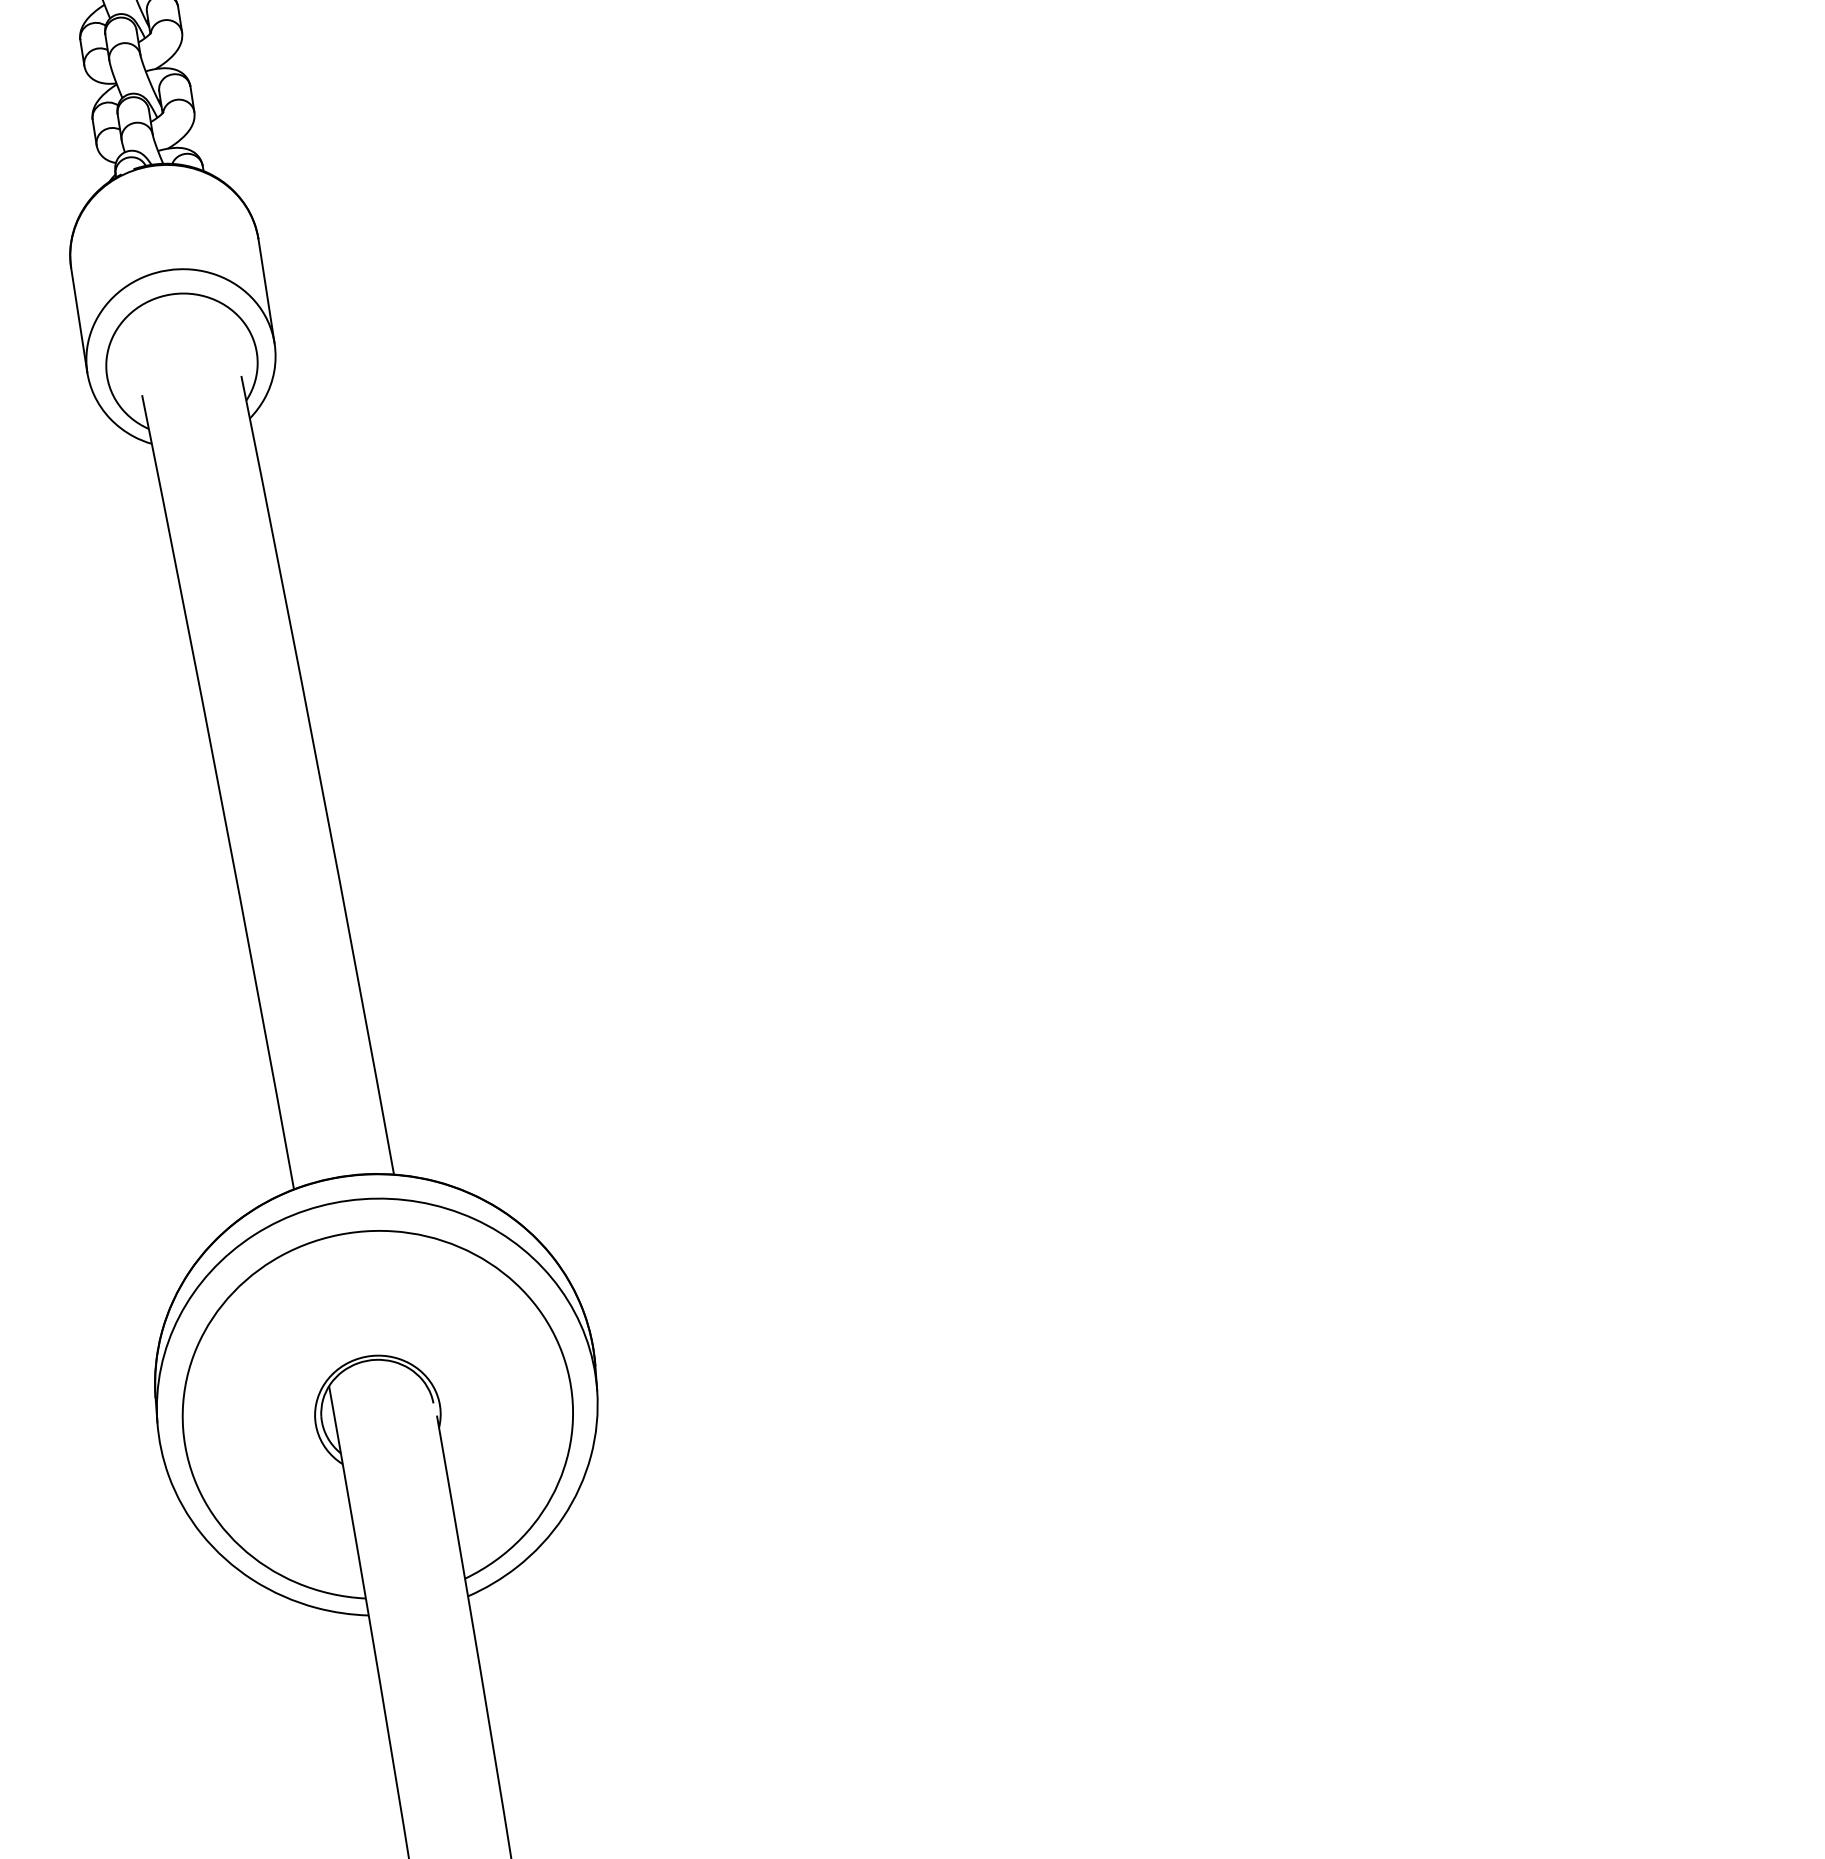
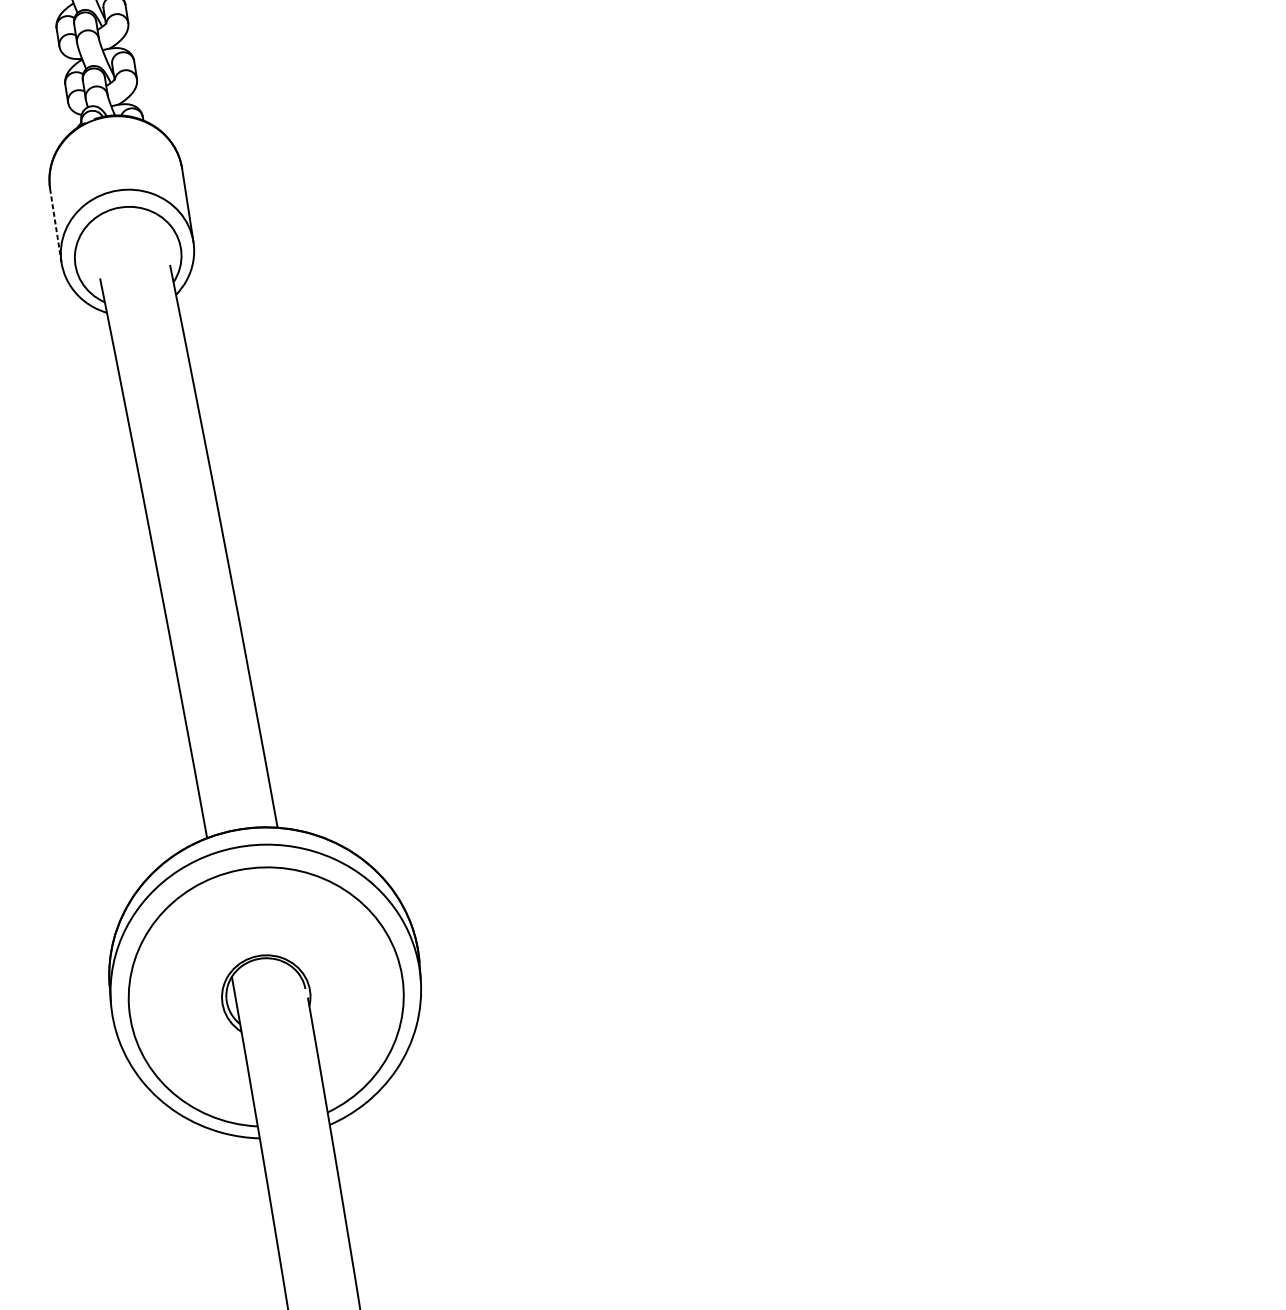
line: (79, 320) -> (55, 225), solid -> dashed

